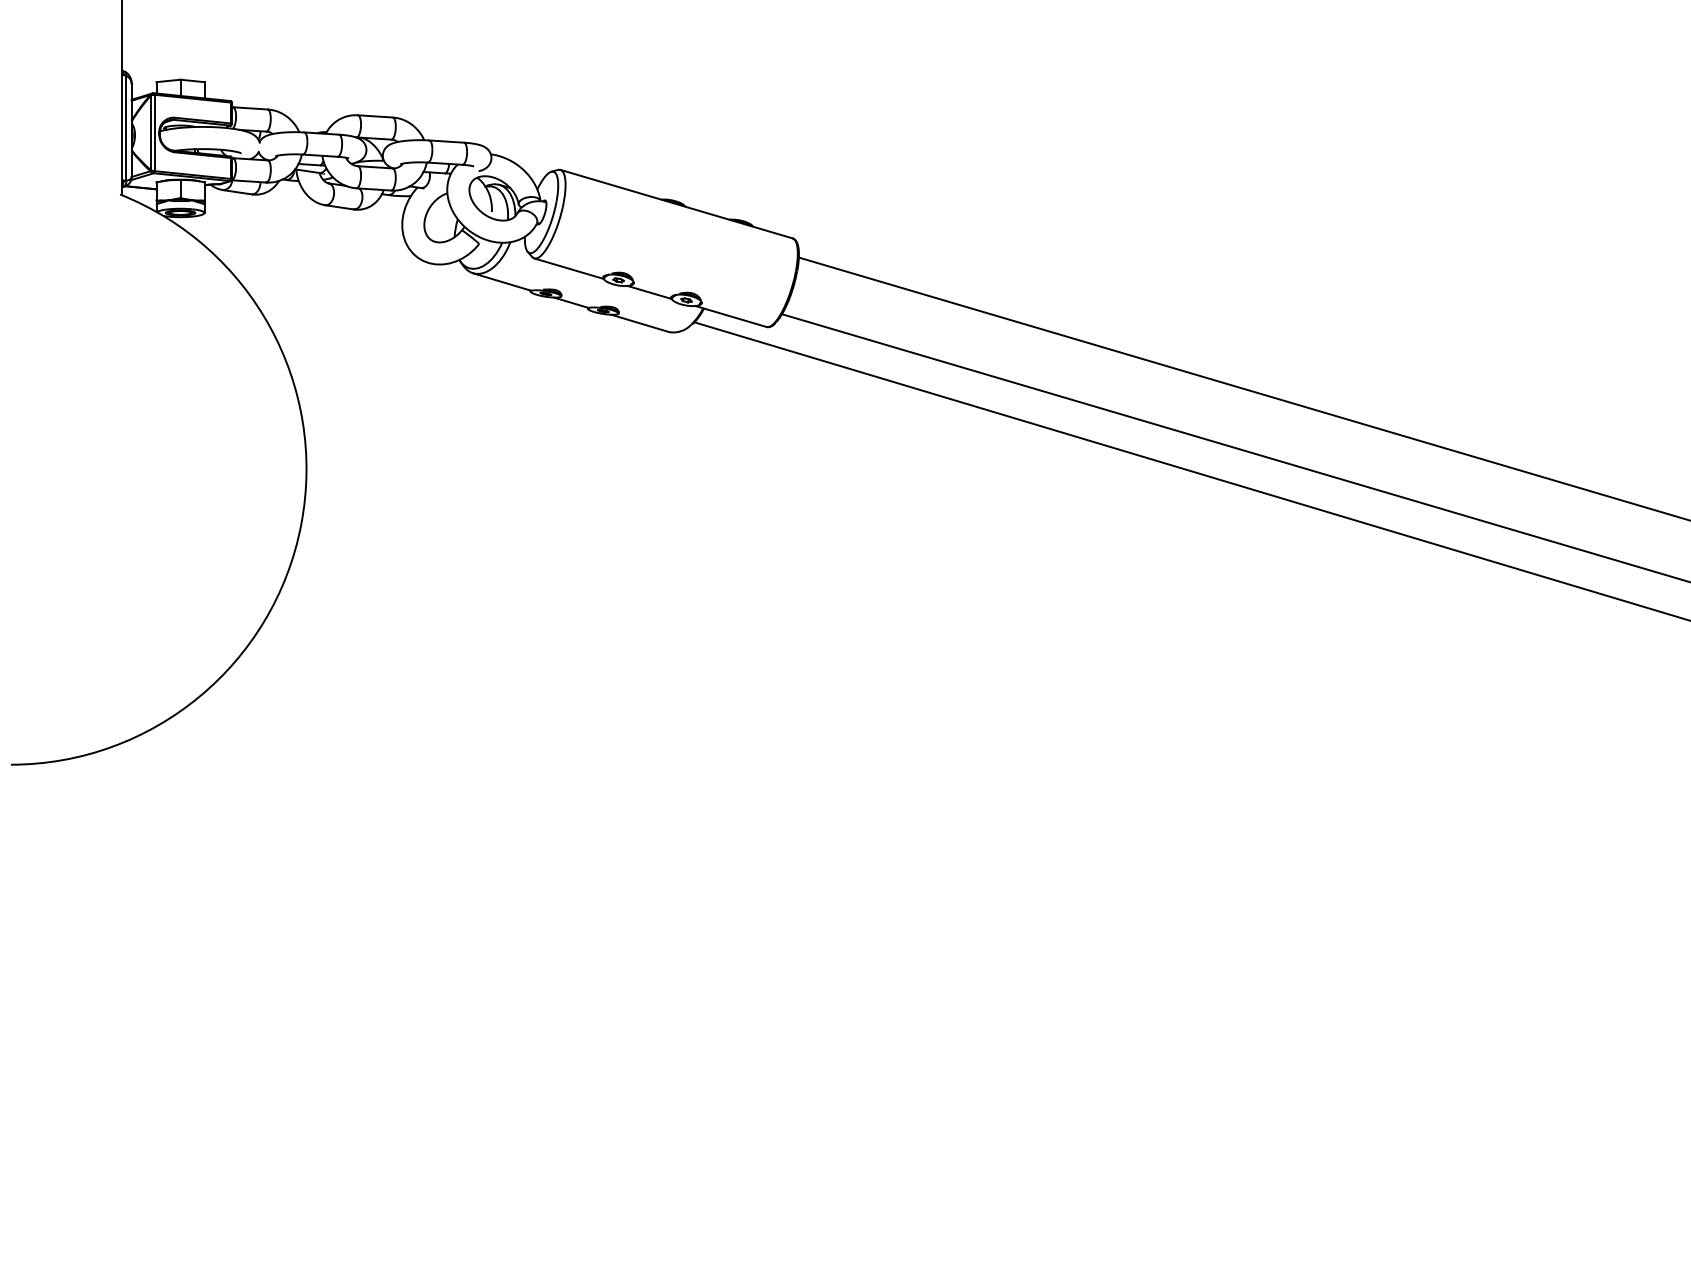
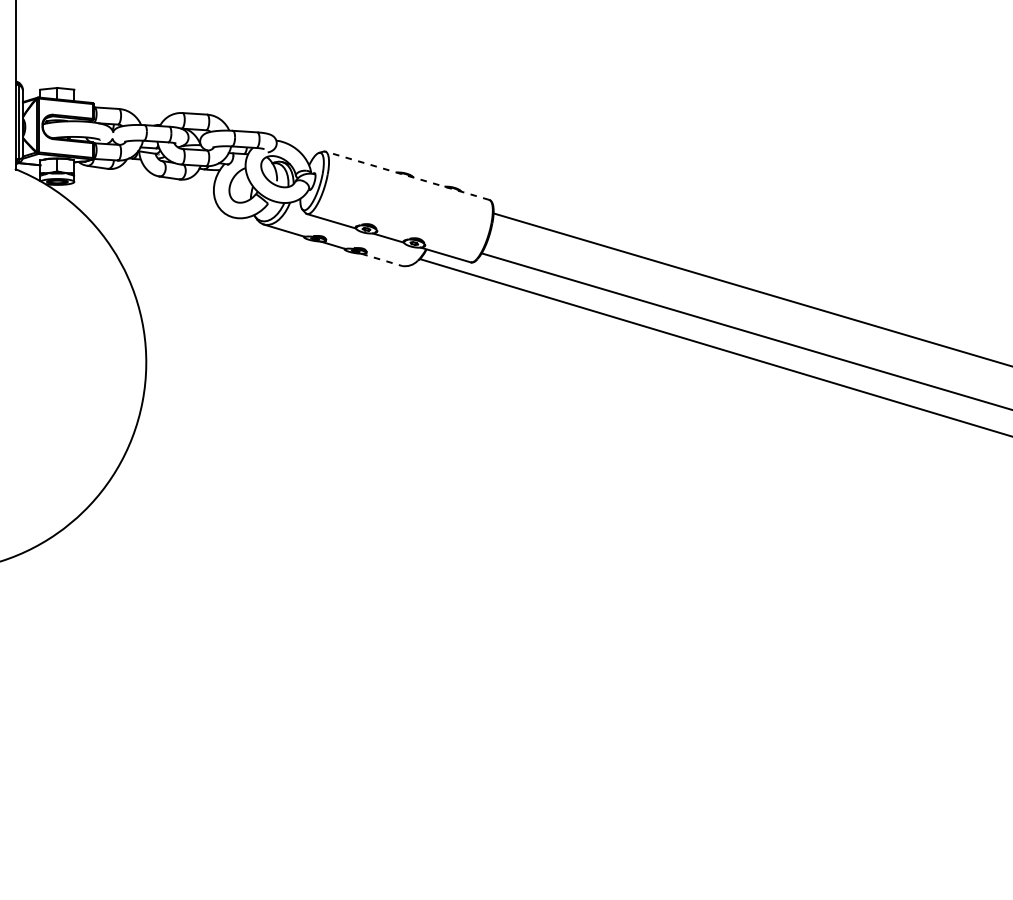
line: (676, 204) -> (407, 175), solid -> dashed
line: (640, 323) -> (381, 259), solid -> dashed

